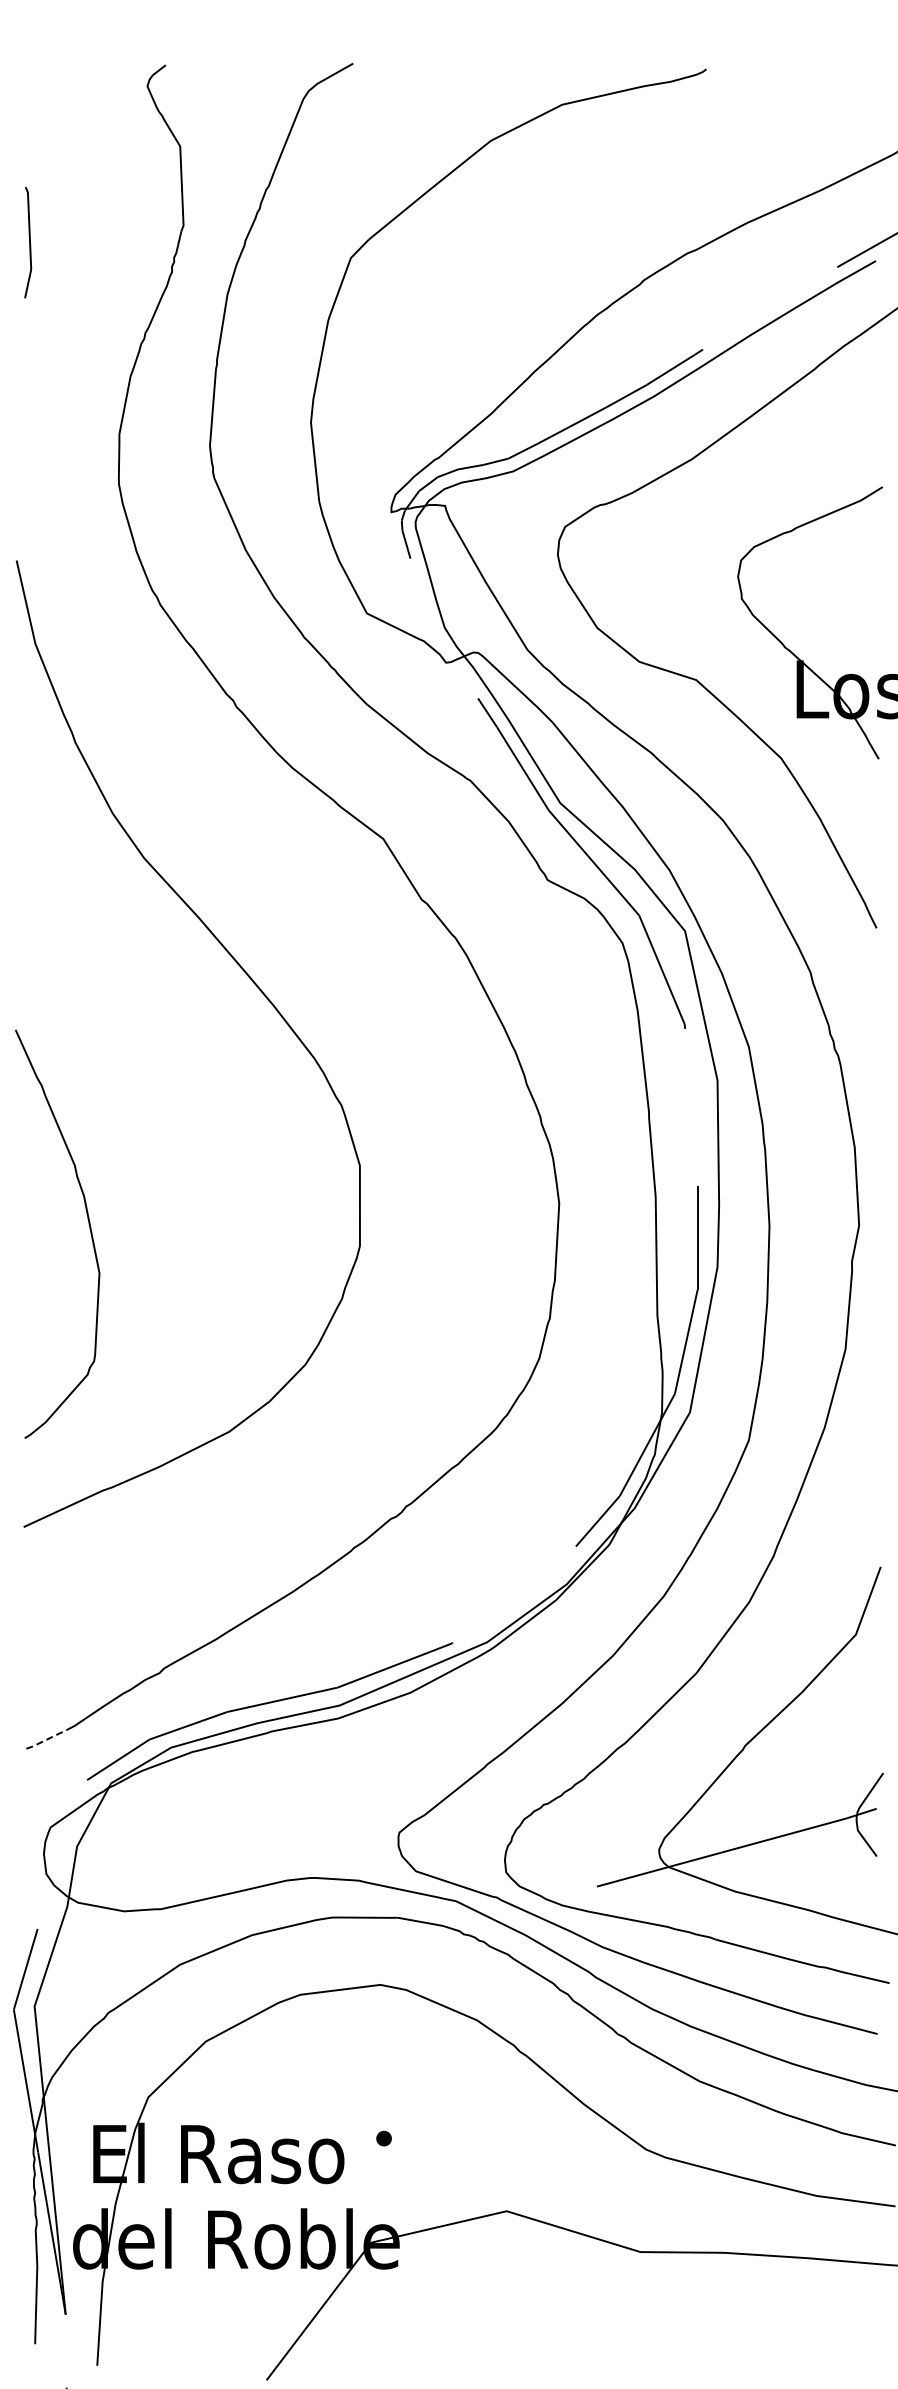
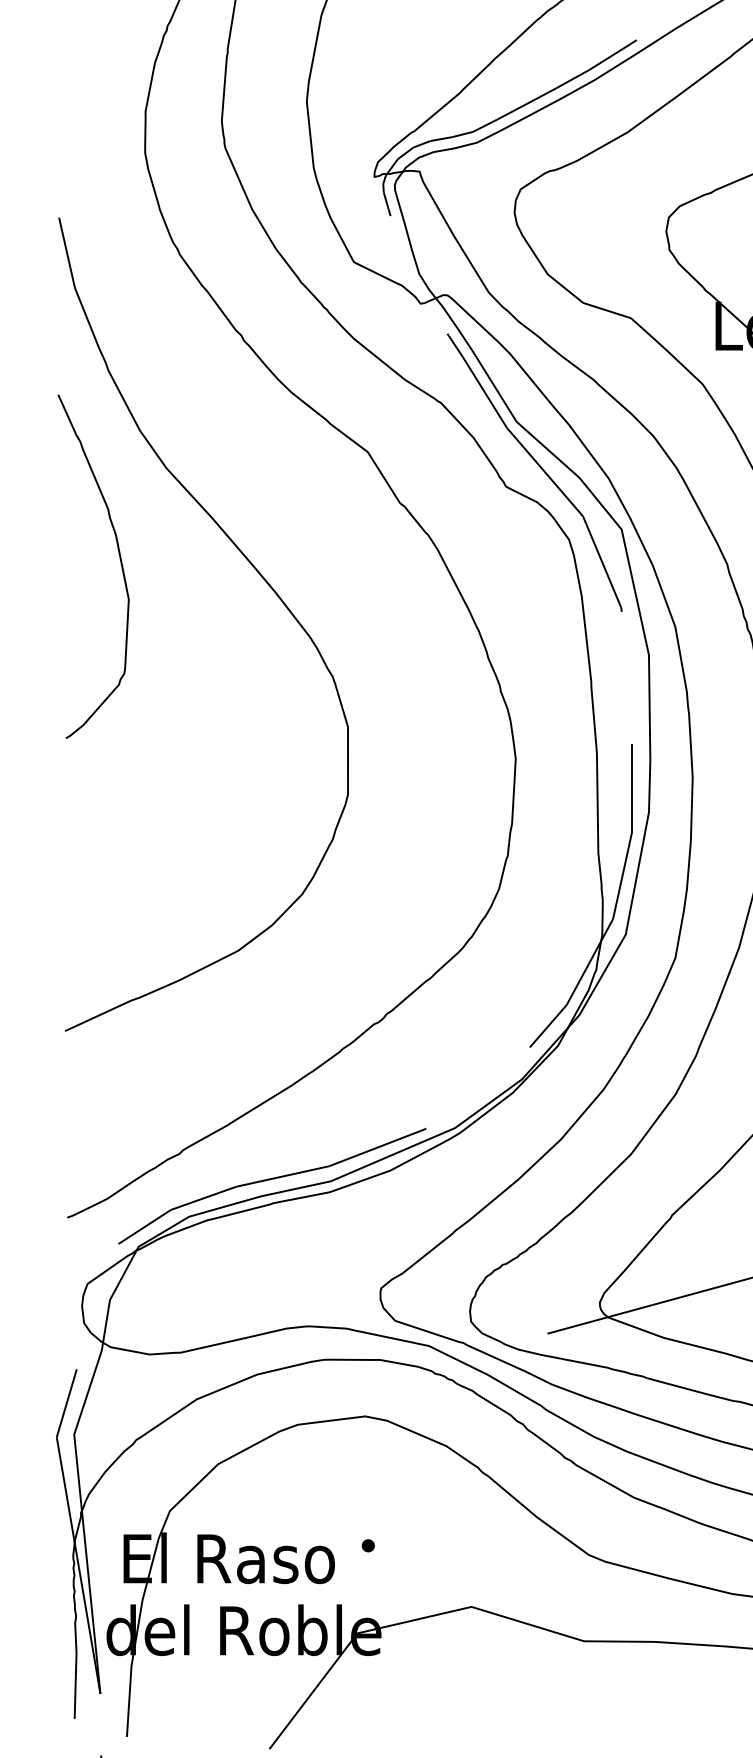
curve: (89, 1229) -> (120, 562), moved
line: (47, 1739) -> (85, 1209), dashed -> solid

